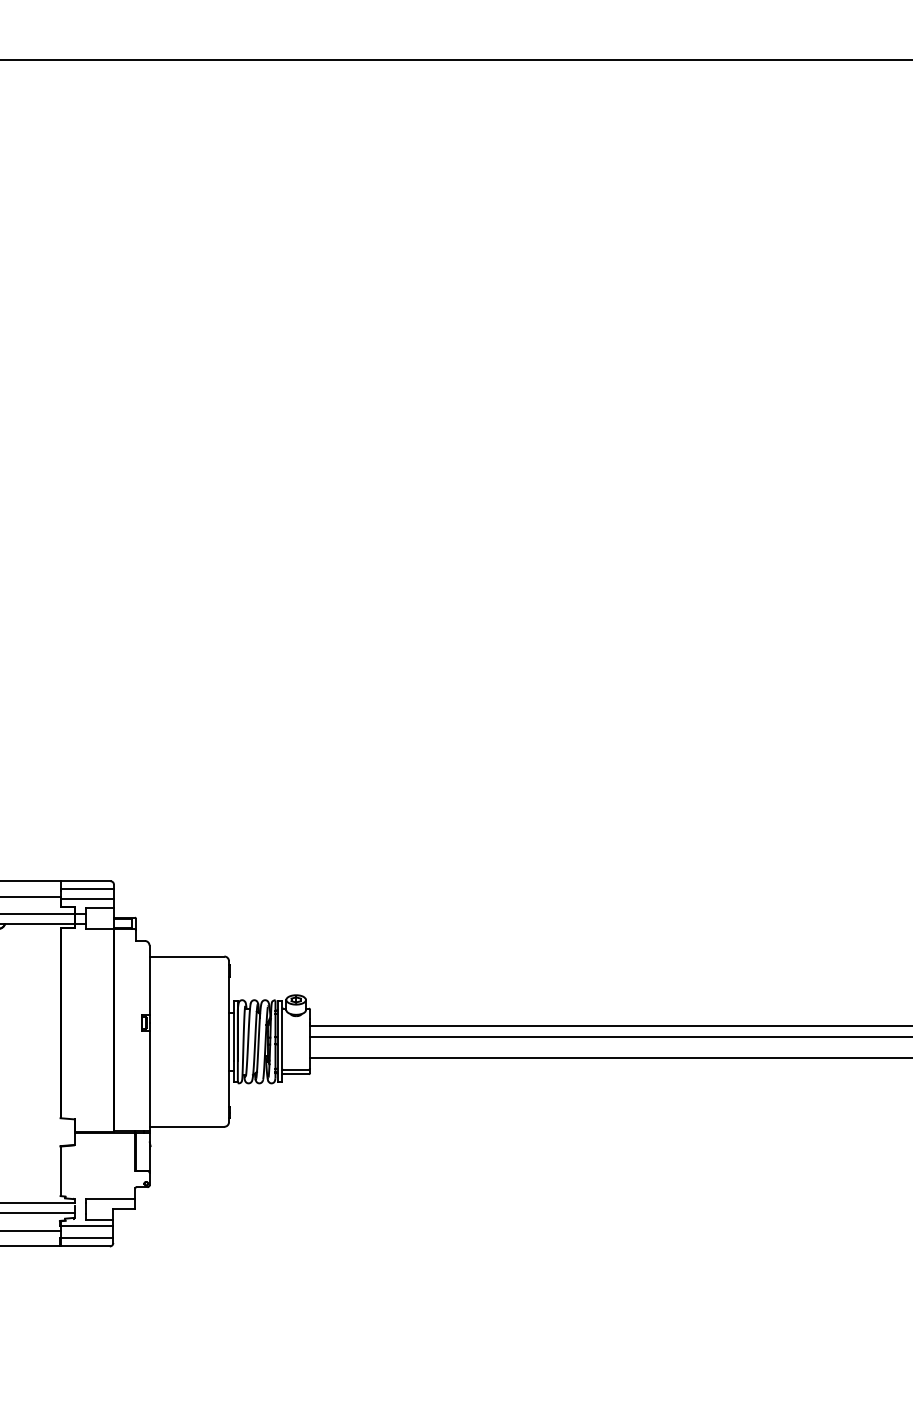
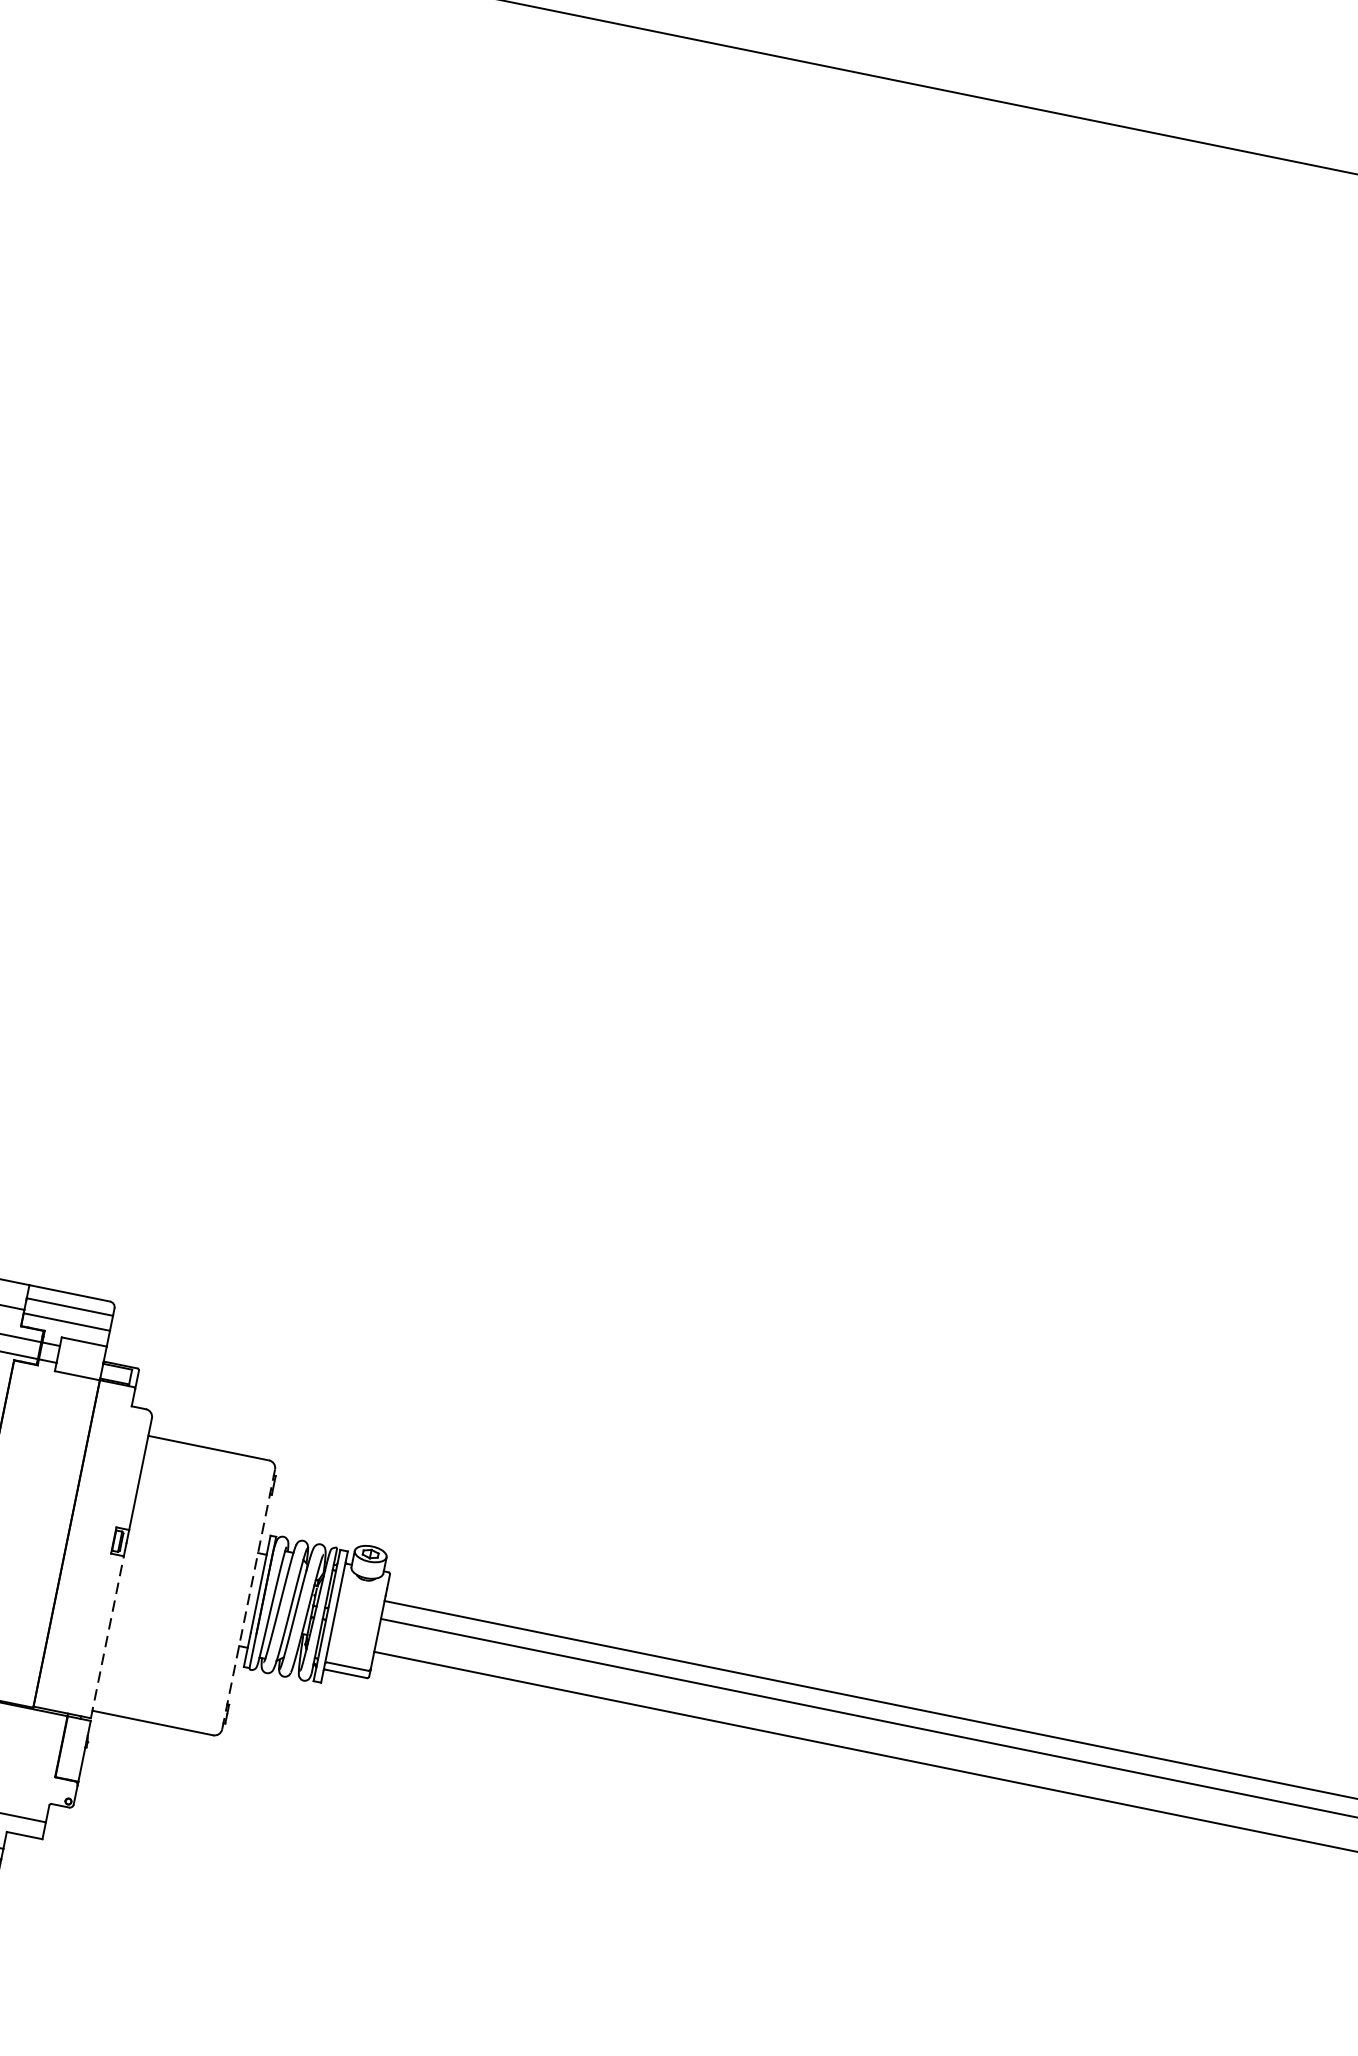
line: (229, 1041) -> (249, 1599), solid -> dashed
line: (149, 1080) -> (107, 1635), solid -> dashed

